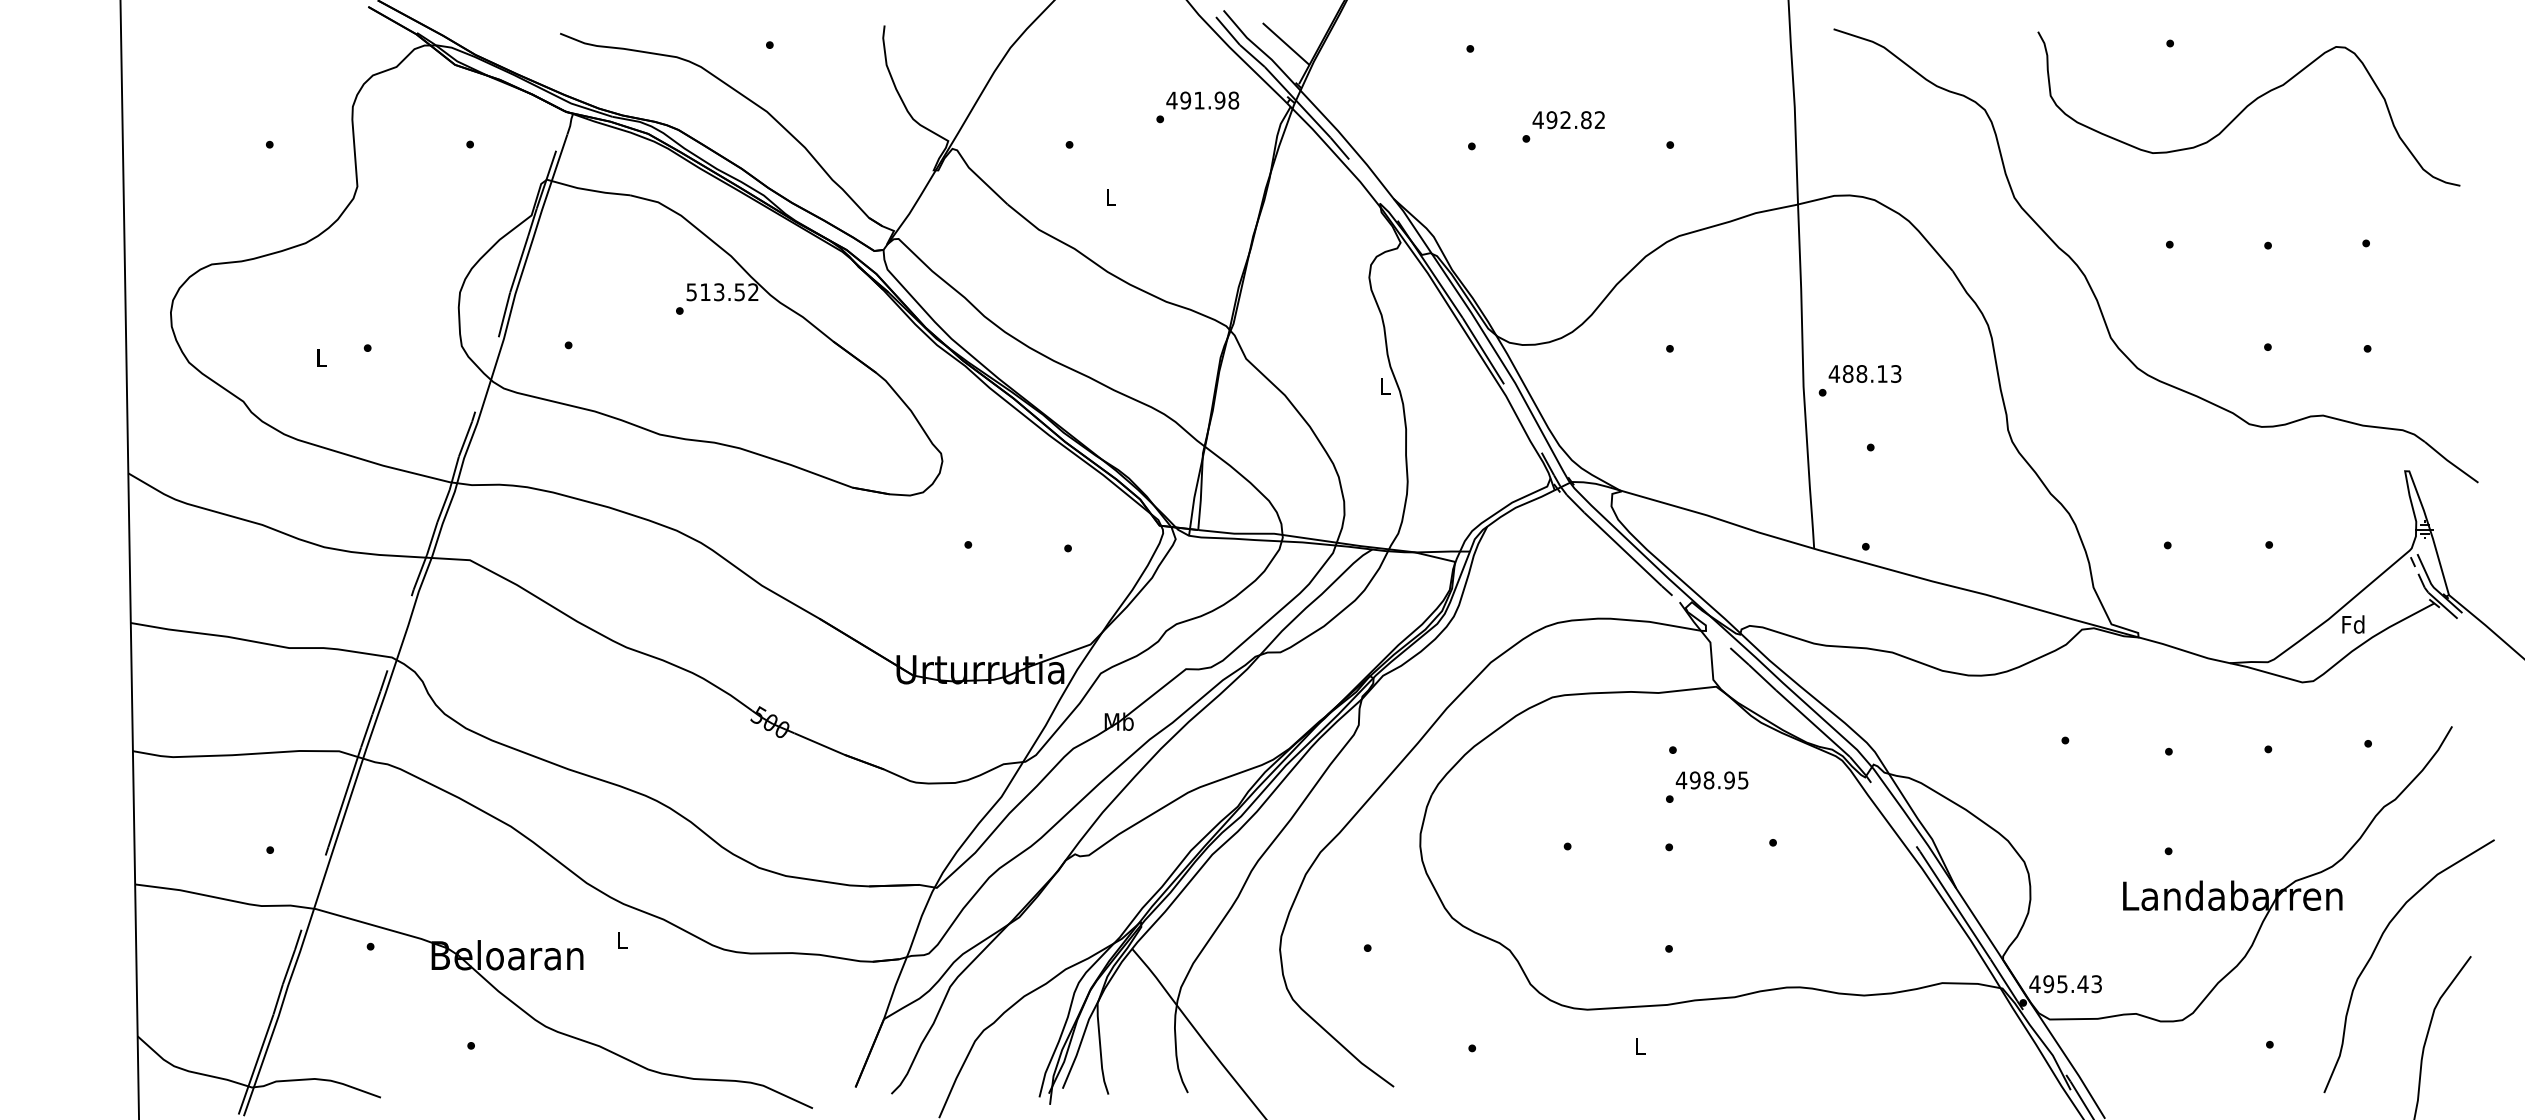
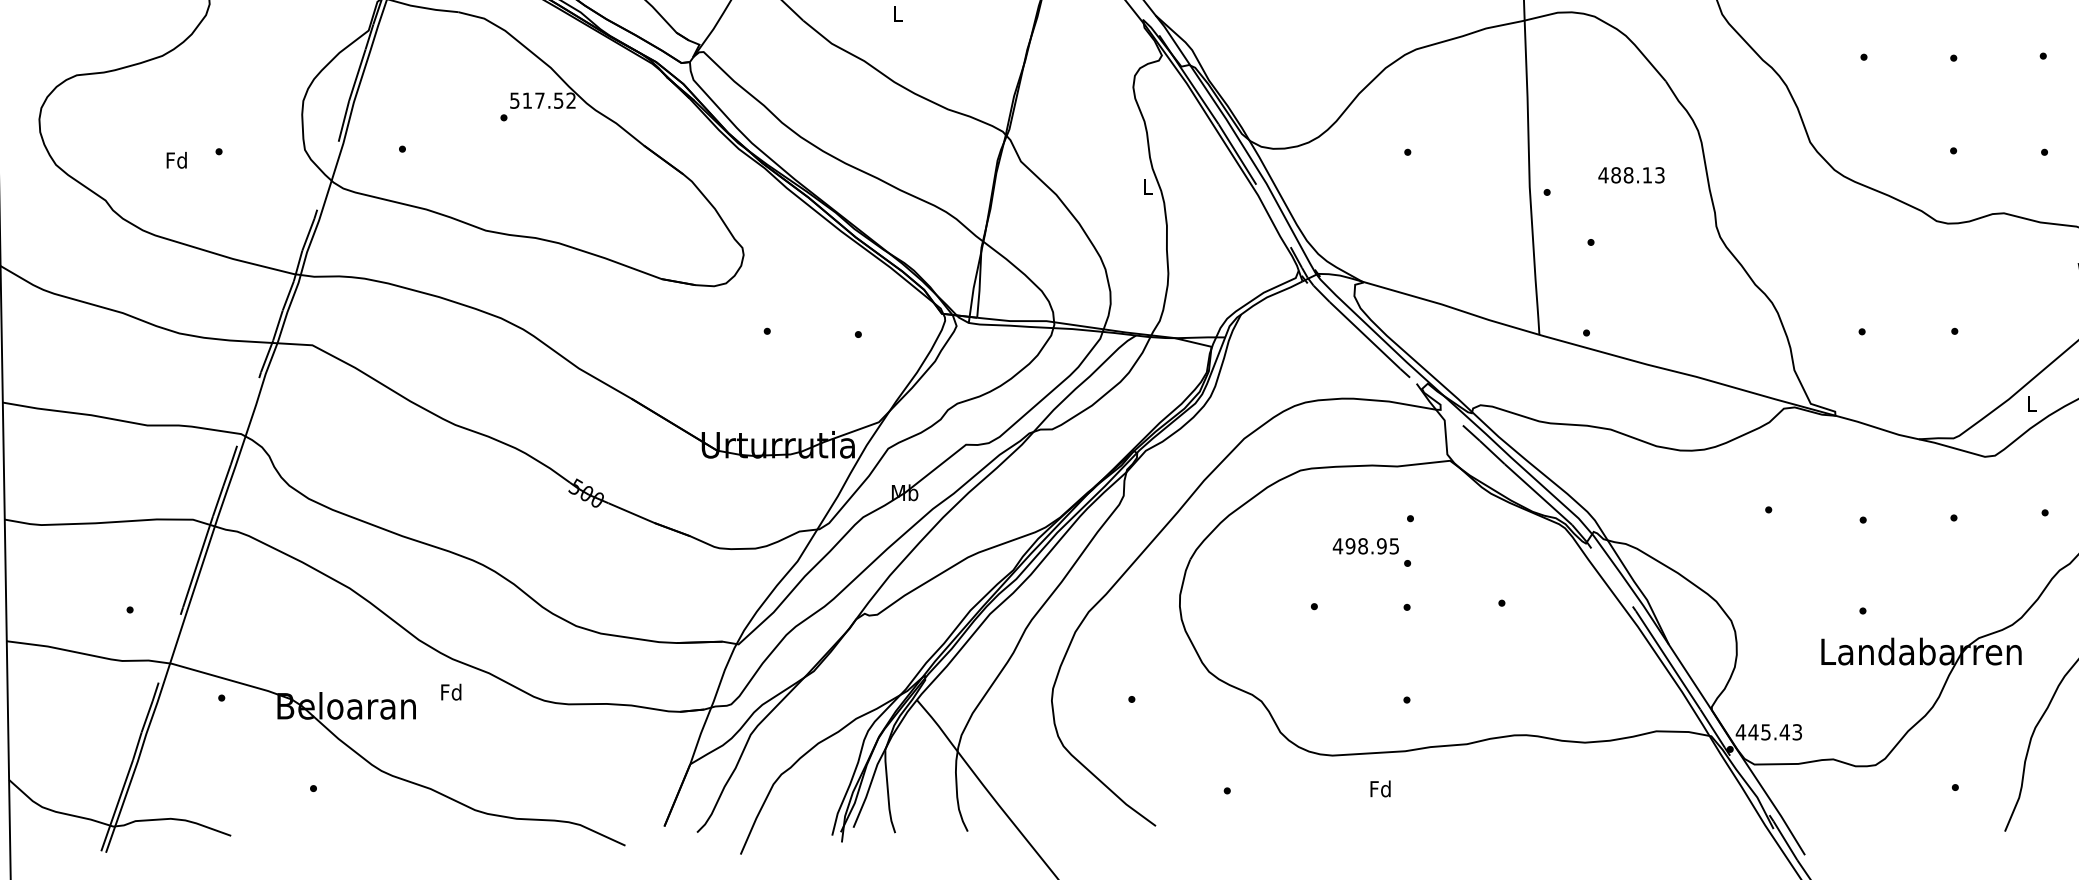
text: (719, 292) -> (540, 100), 513.52 -> 517.52
text: (321, 357) -> (176, 160), L -> Fd
text: (1864, 373) -> (1630, 174), moved
text: (2353, 624) -> (2031, 403), Fd -> L
text: (1711, 780) -> (1365, 546), moved
text: (622, 940) -> (451, 692), L -> Fd
text: (2048, 984) -> (1753, 732), 495.43 -> 445.43
text: (1640, 1046) -> (1380, 789), L -> Fd

